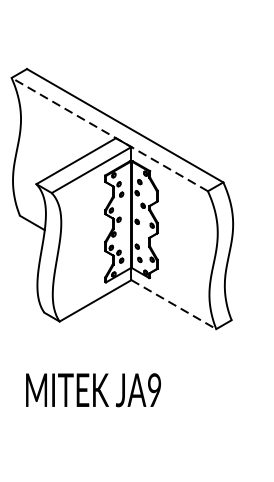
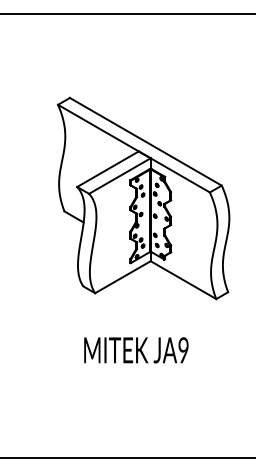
line: (109, 134) -> (133, 148), dashed -> solid
line: (173, 305) -> (183, 280), dashed -> solid
text: (93, 390) -> (136, 350), moved

